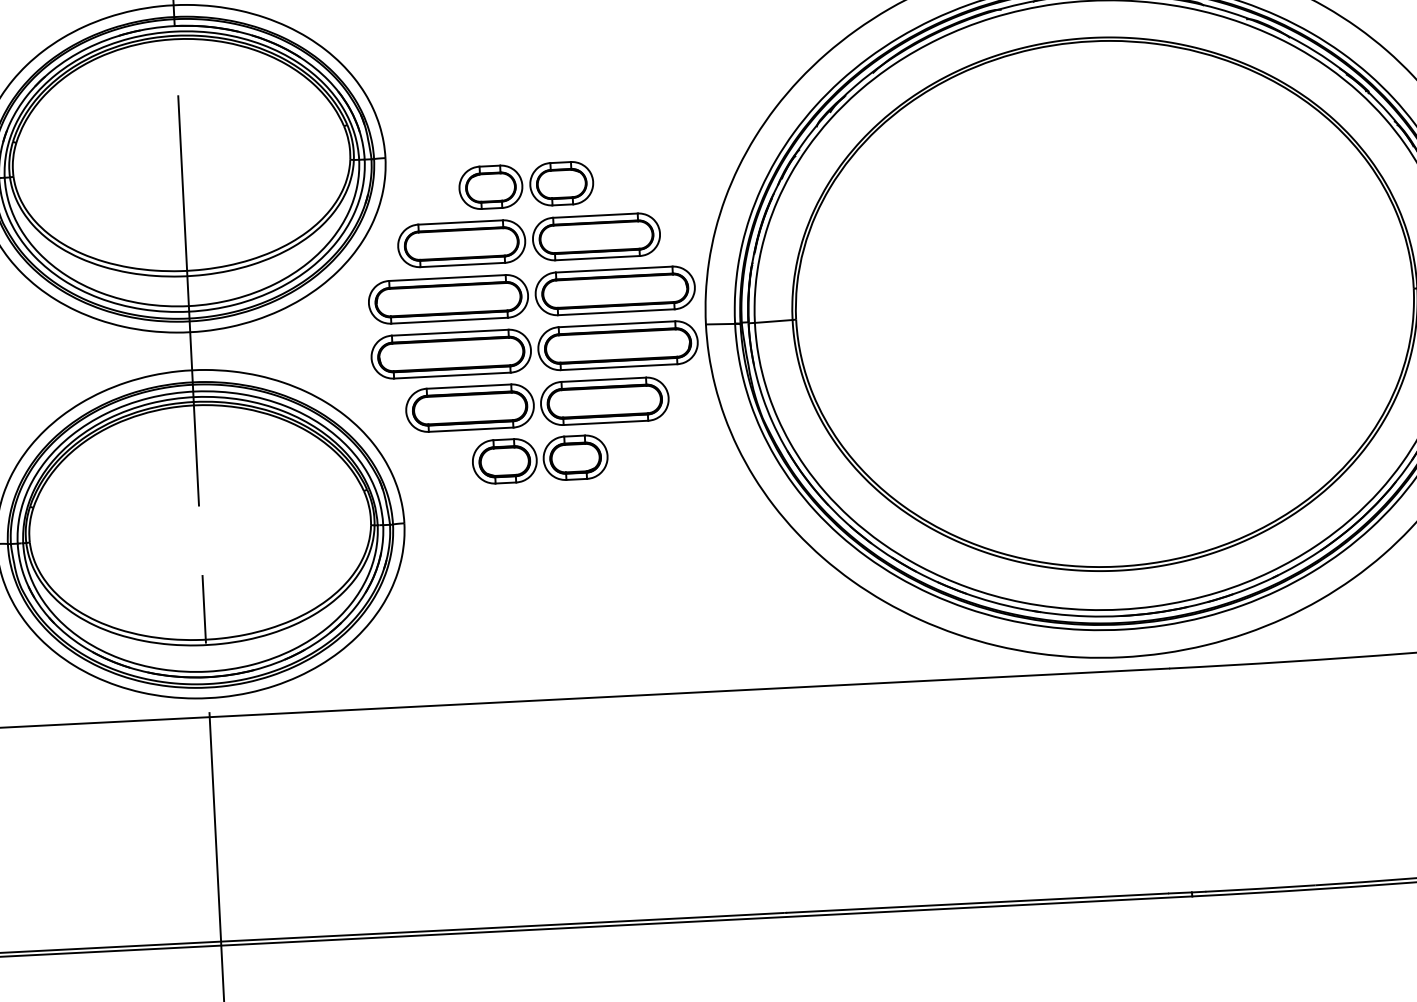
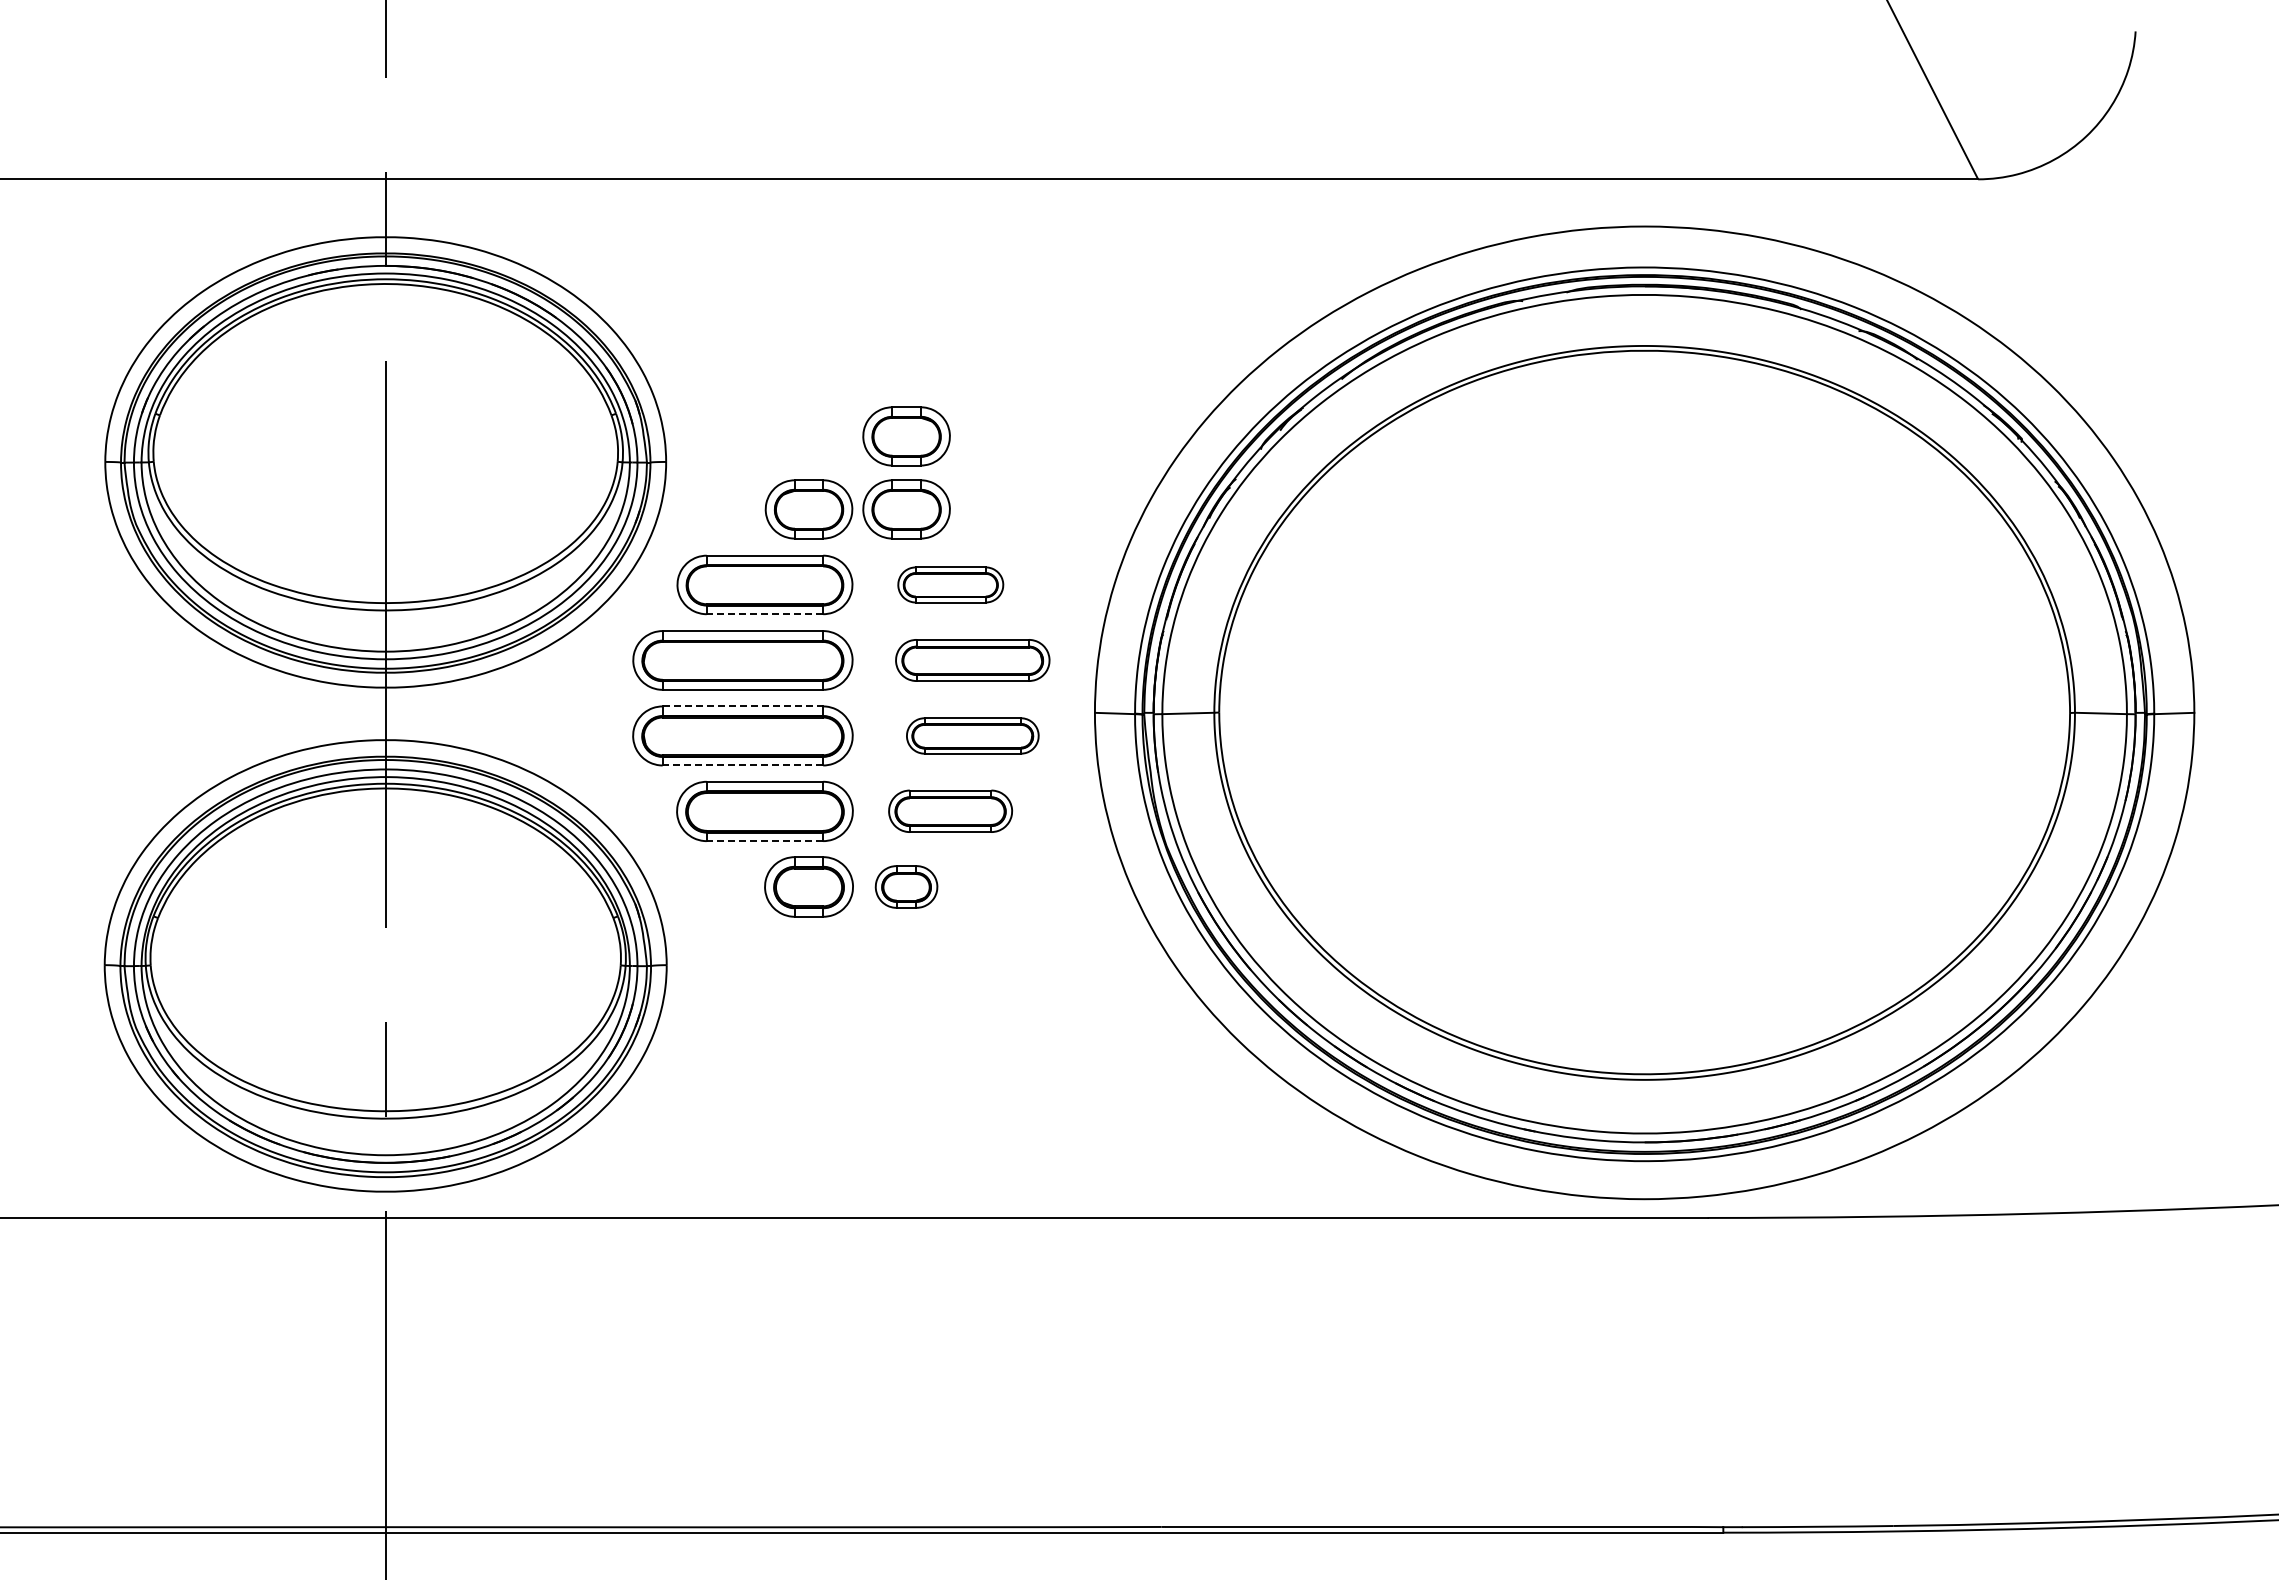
part: (558, 130) -> (906, 436), added
part: (596, 236) -> (950, 584), size x0.6
line: (462, 265) -> (764, 614), solid -> dashed
part: (615, 290) -> (972, 660), size x0.7
line: (450, 332) -> (743, 706), solid -> dashed
part: (617, 345) -> (972, 735), size x0.6
line: (452, 375) -> (742, 765), solid -> dashed
part: (604, 400) -> (950, 810), size x0.7
line: (470, 429) -> (764, 841), solid -> dashed
part: (575, 457) -> (906, 886), size x0.7

